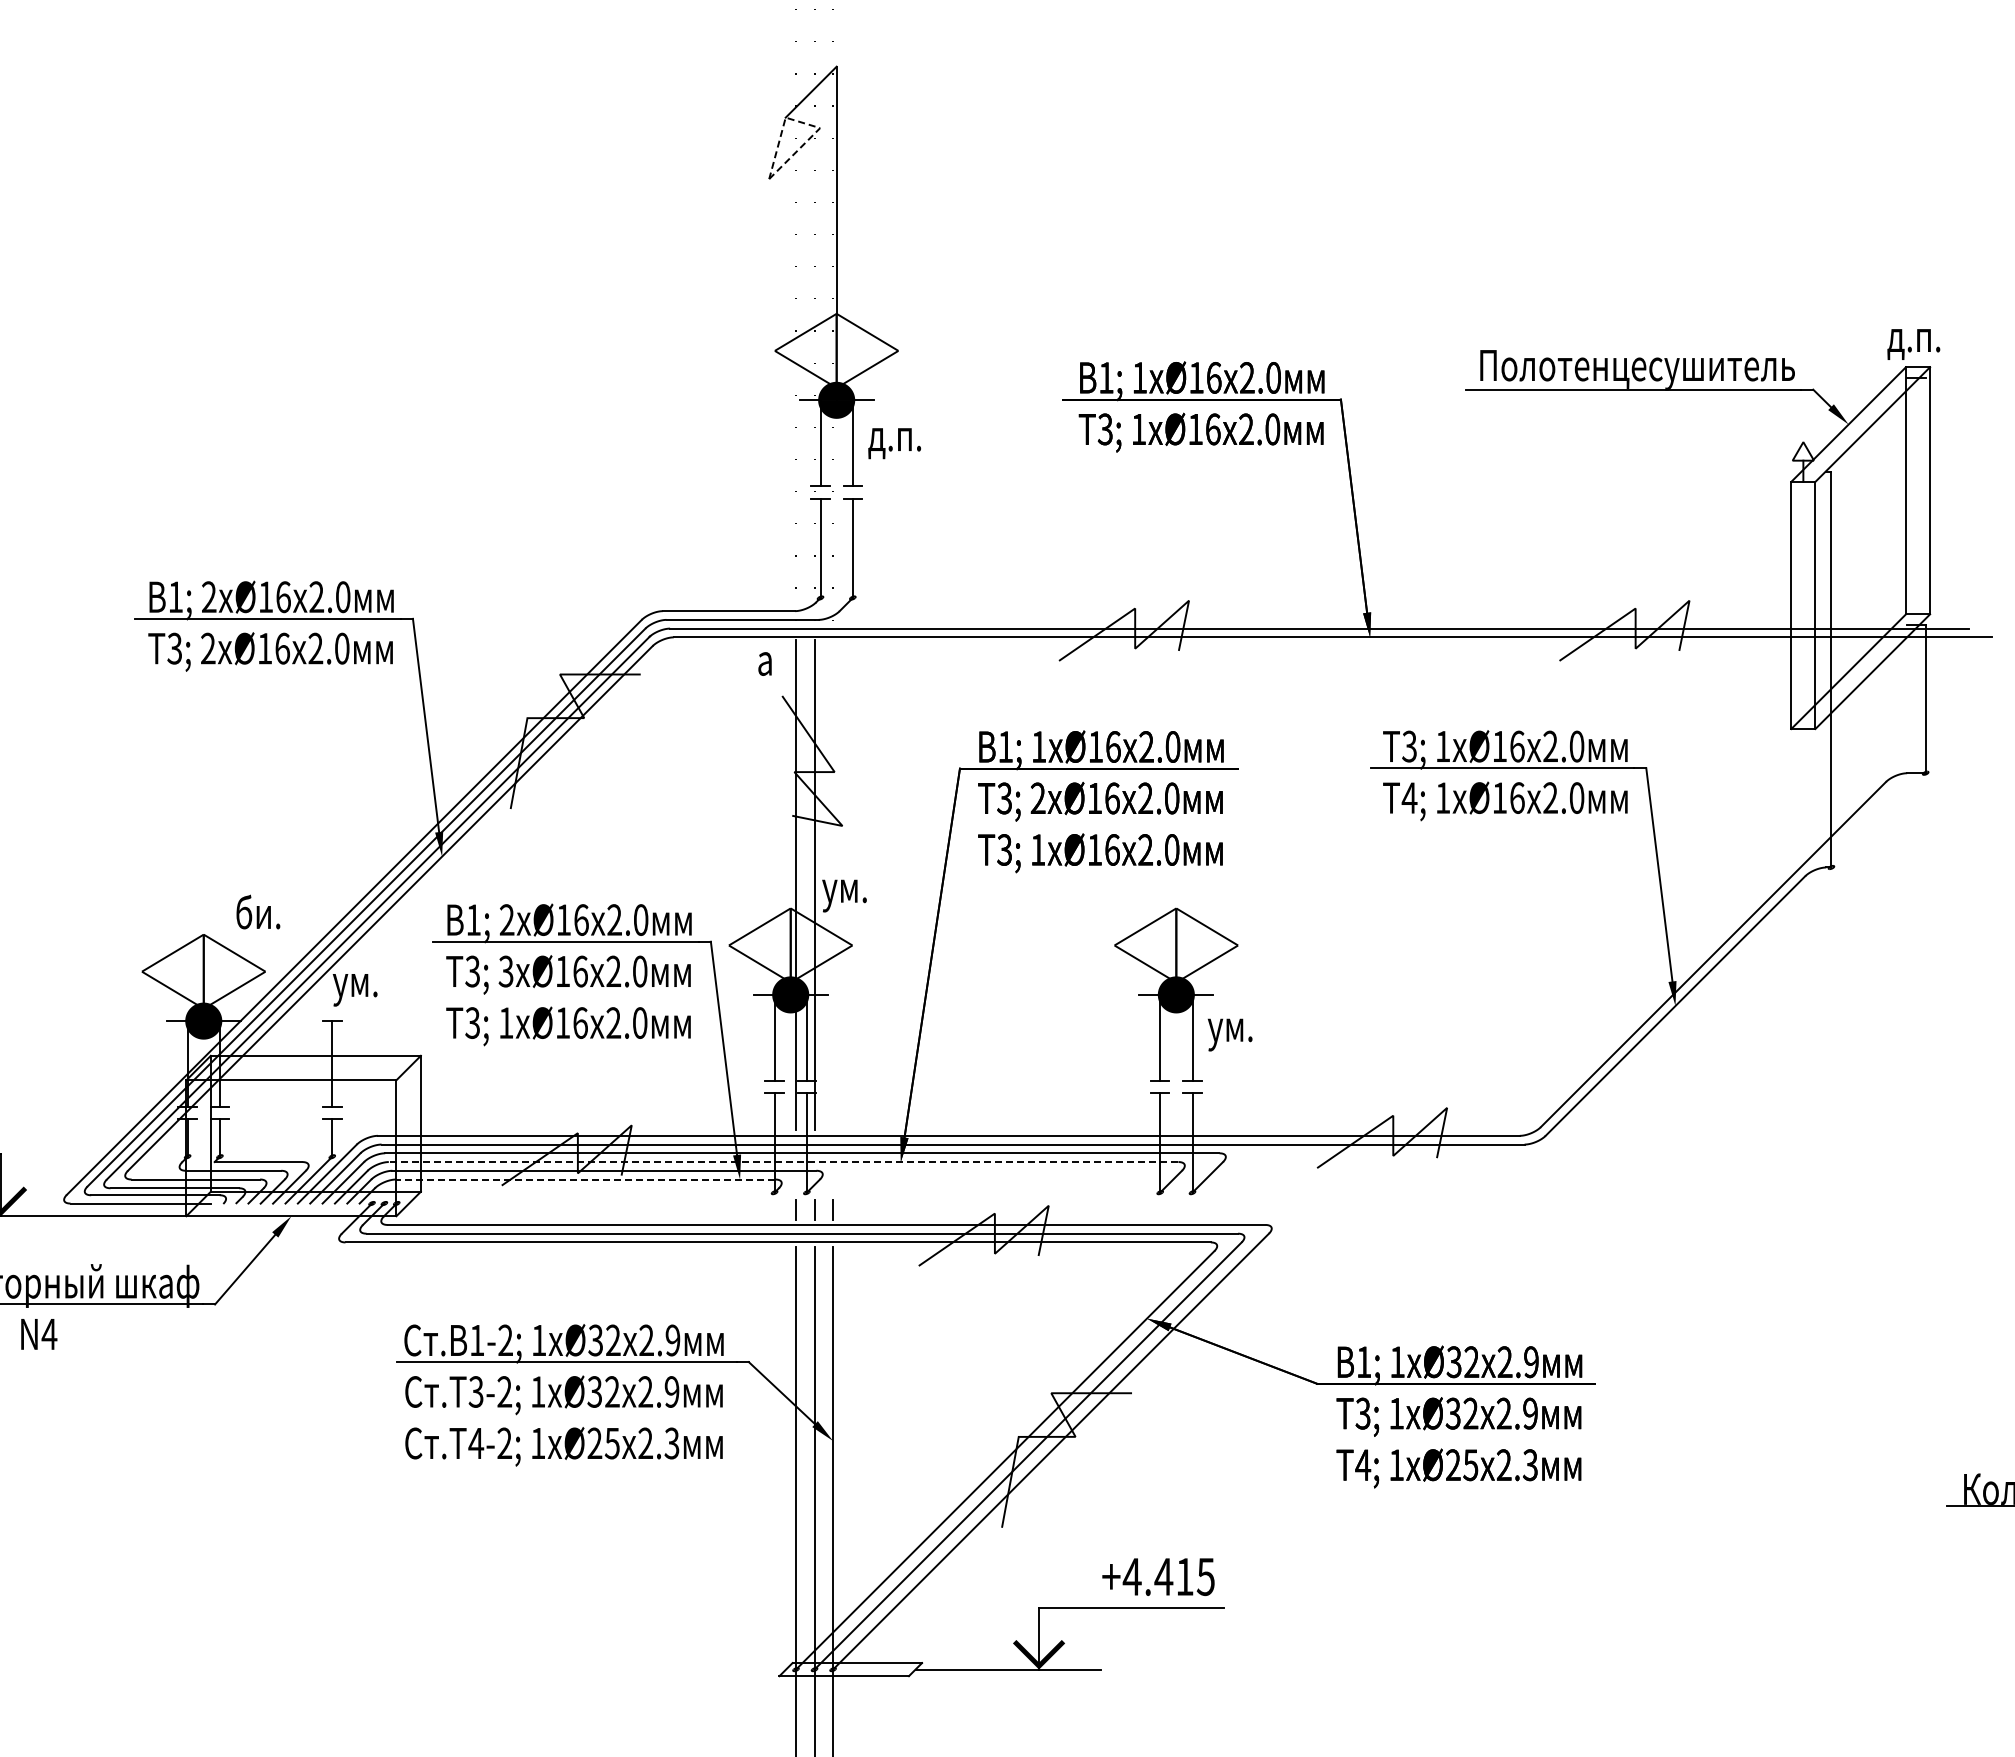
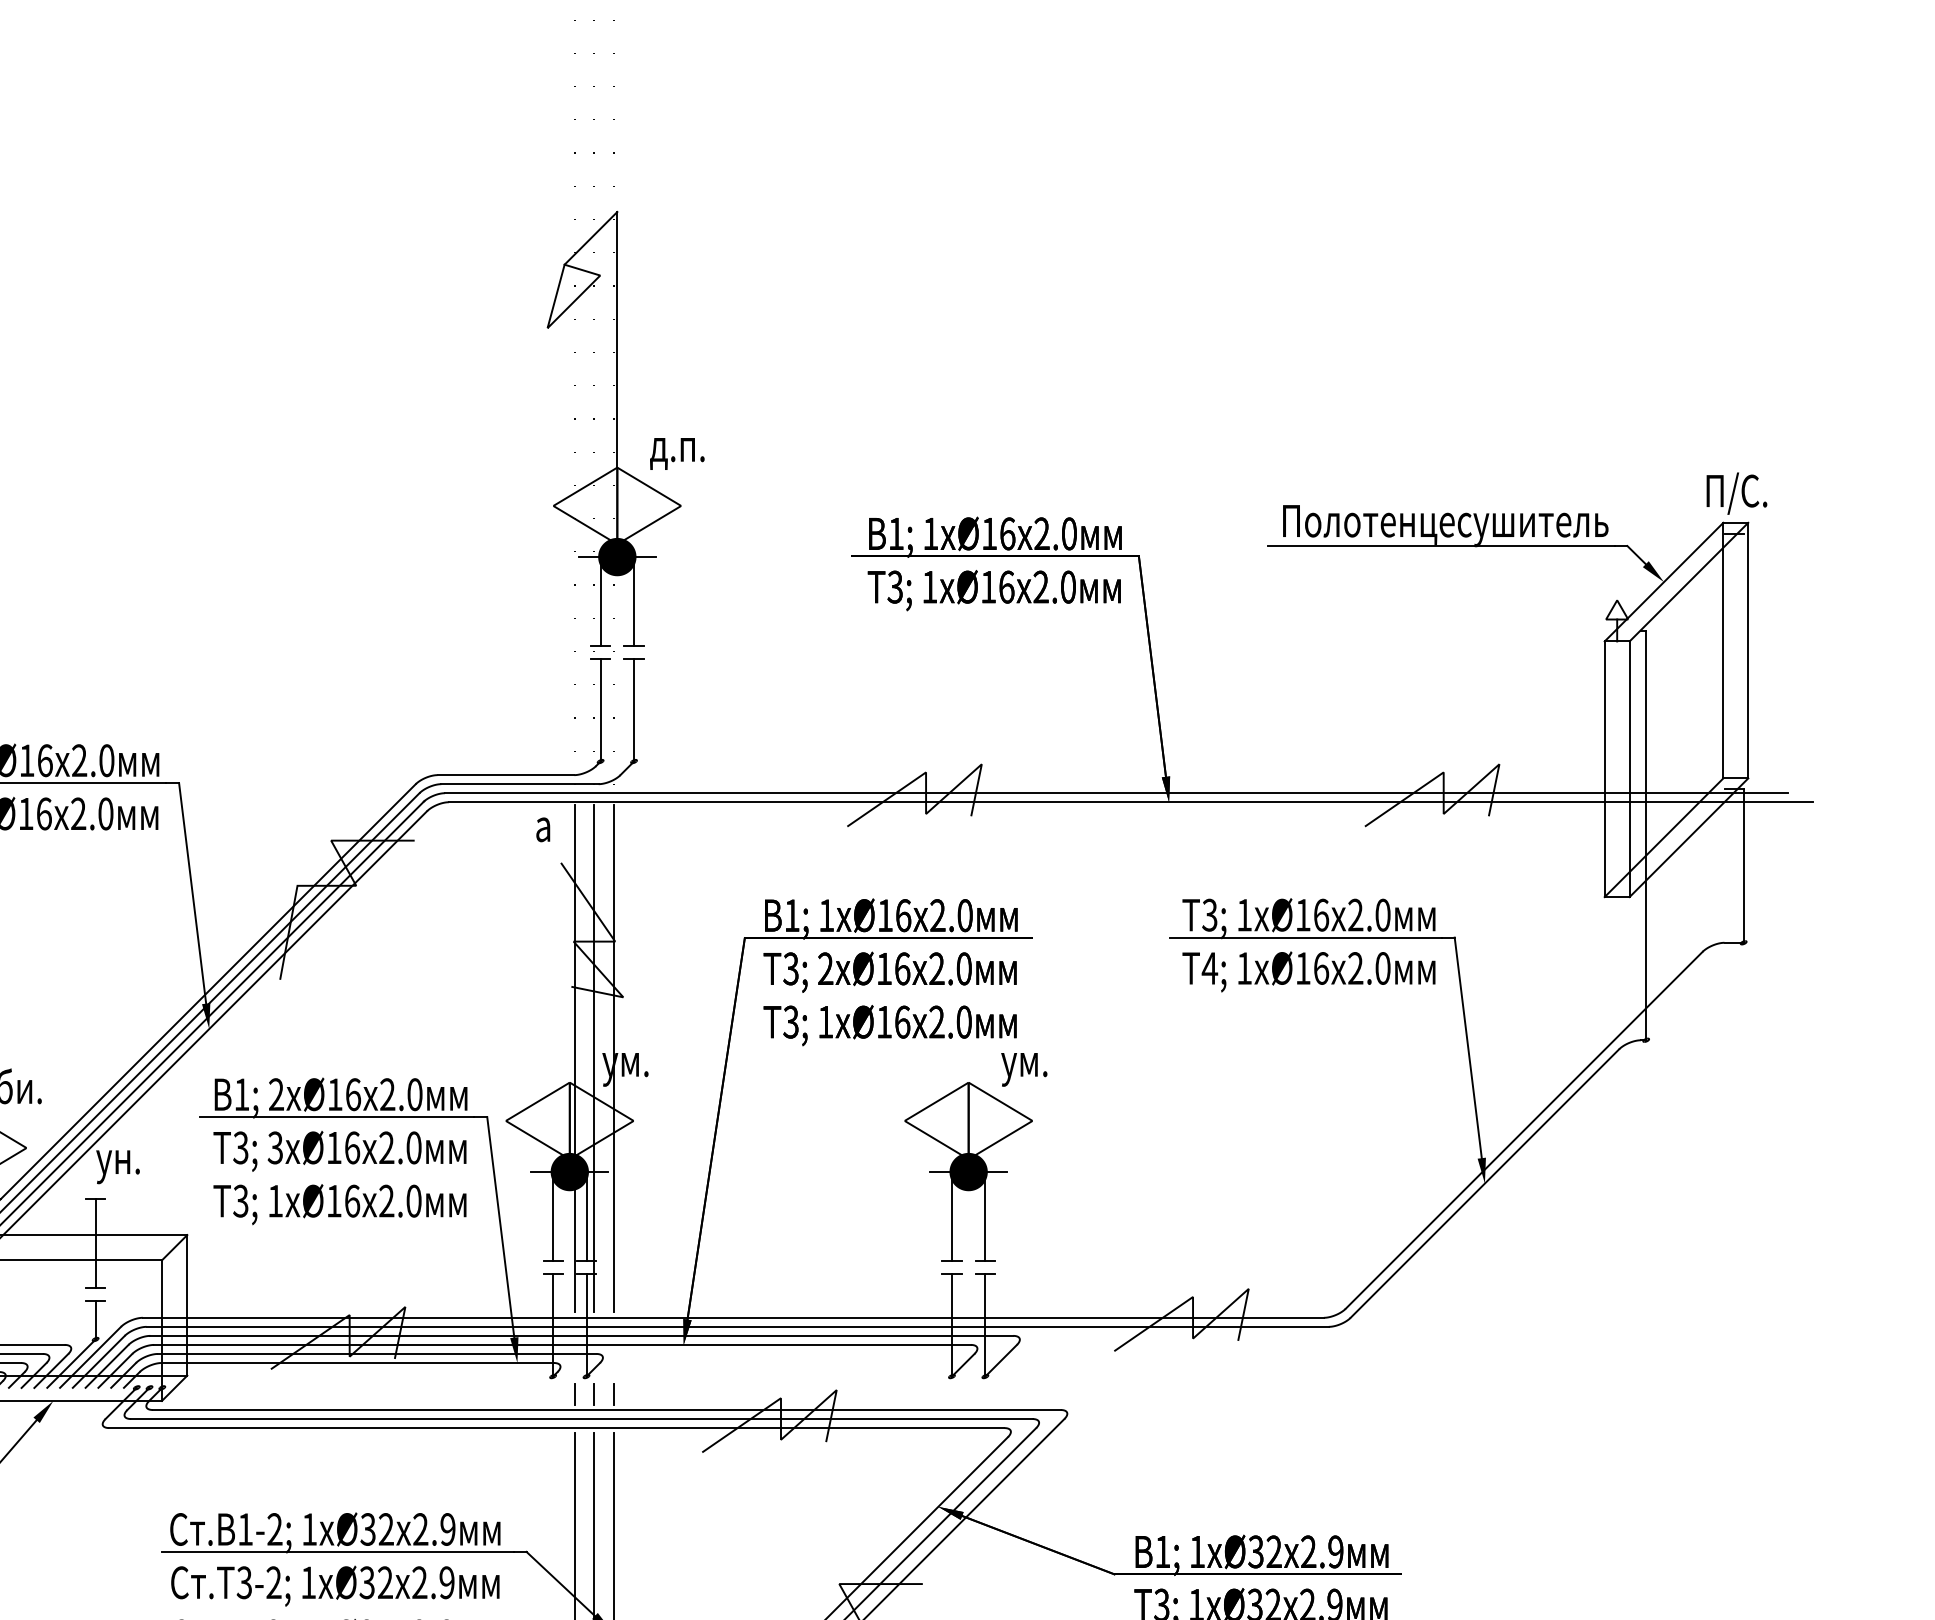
line: (807, 124) -> (587, 271), dashed -> solid
text: (1917, 338) -> (1735, 493), д.п. -> П/С.
text: (894, 443) -> (677, 453), moved
line: (833, 884) -> (614, 1057), added
text: (365, 985) -> (129, 1162), ум. -> ун.
text: (1229, 1034) -> (1023, 1069), moved
line: (783, 1162) -> (562, 1345), dashed -> solid
line: (585, 1179) -> (357, 1362), dashed -> solid

